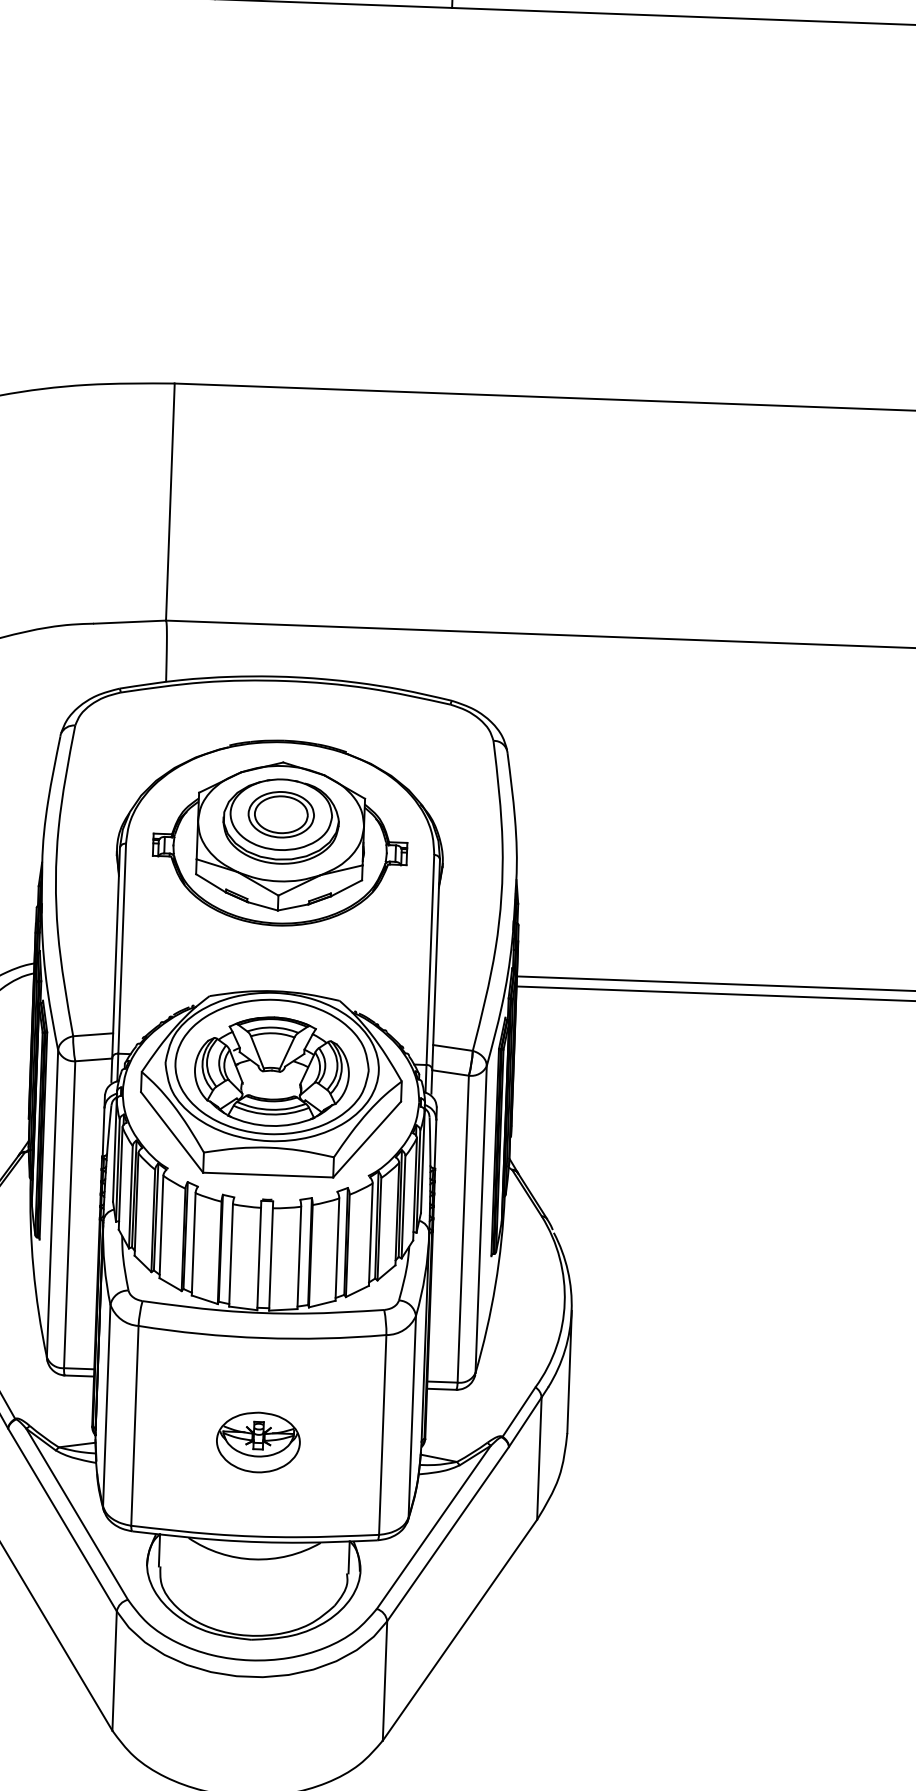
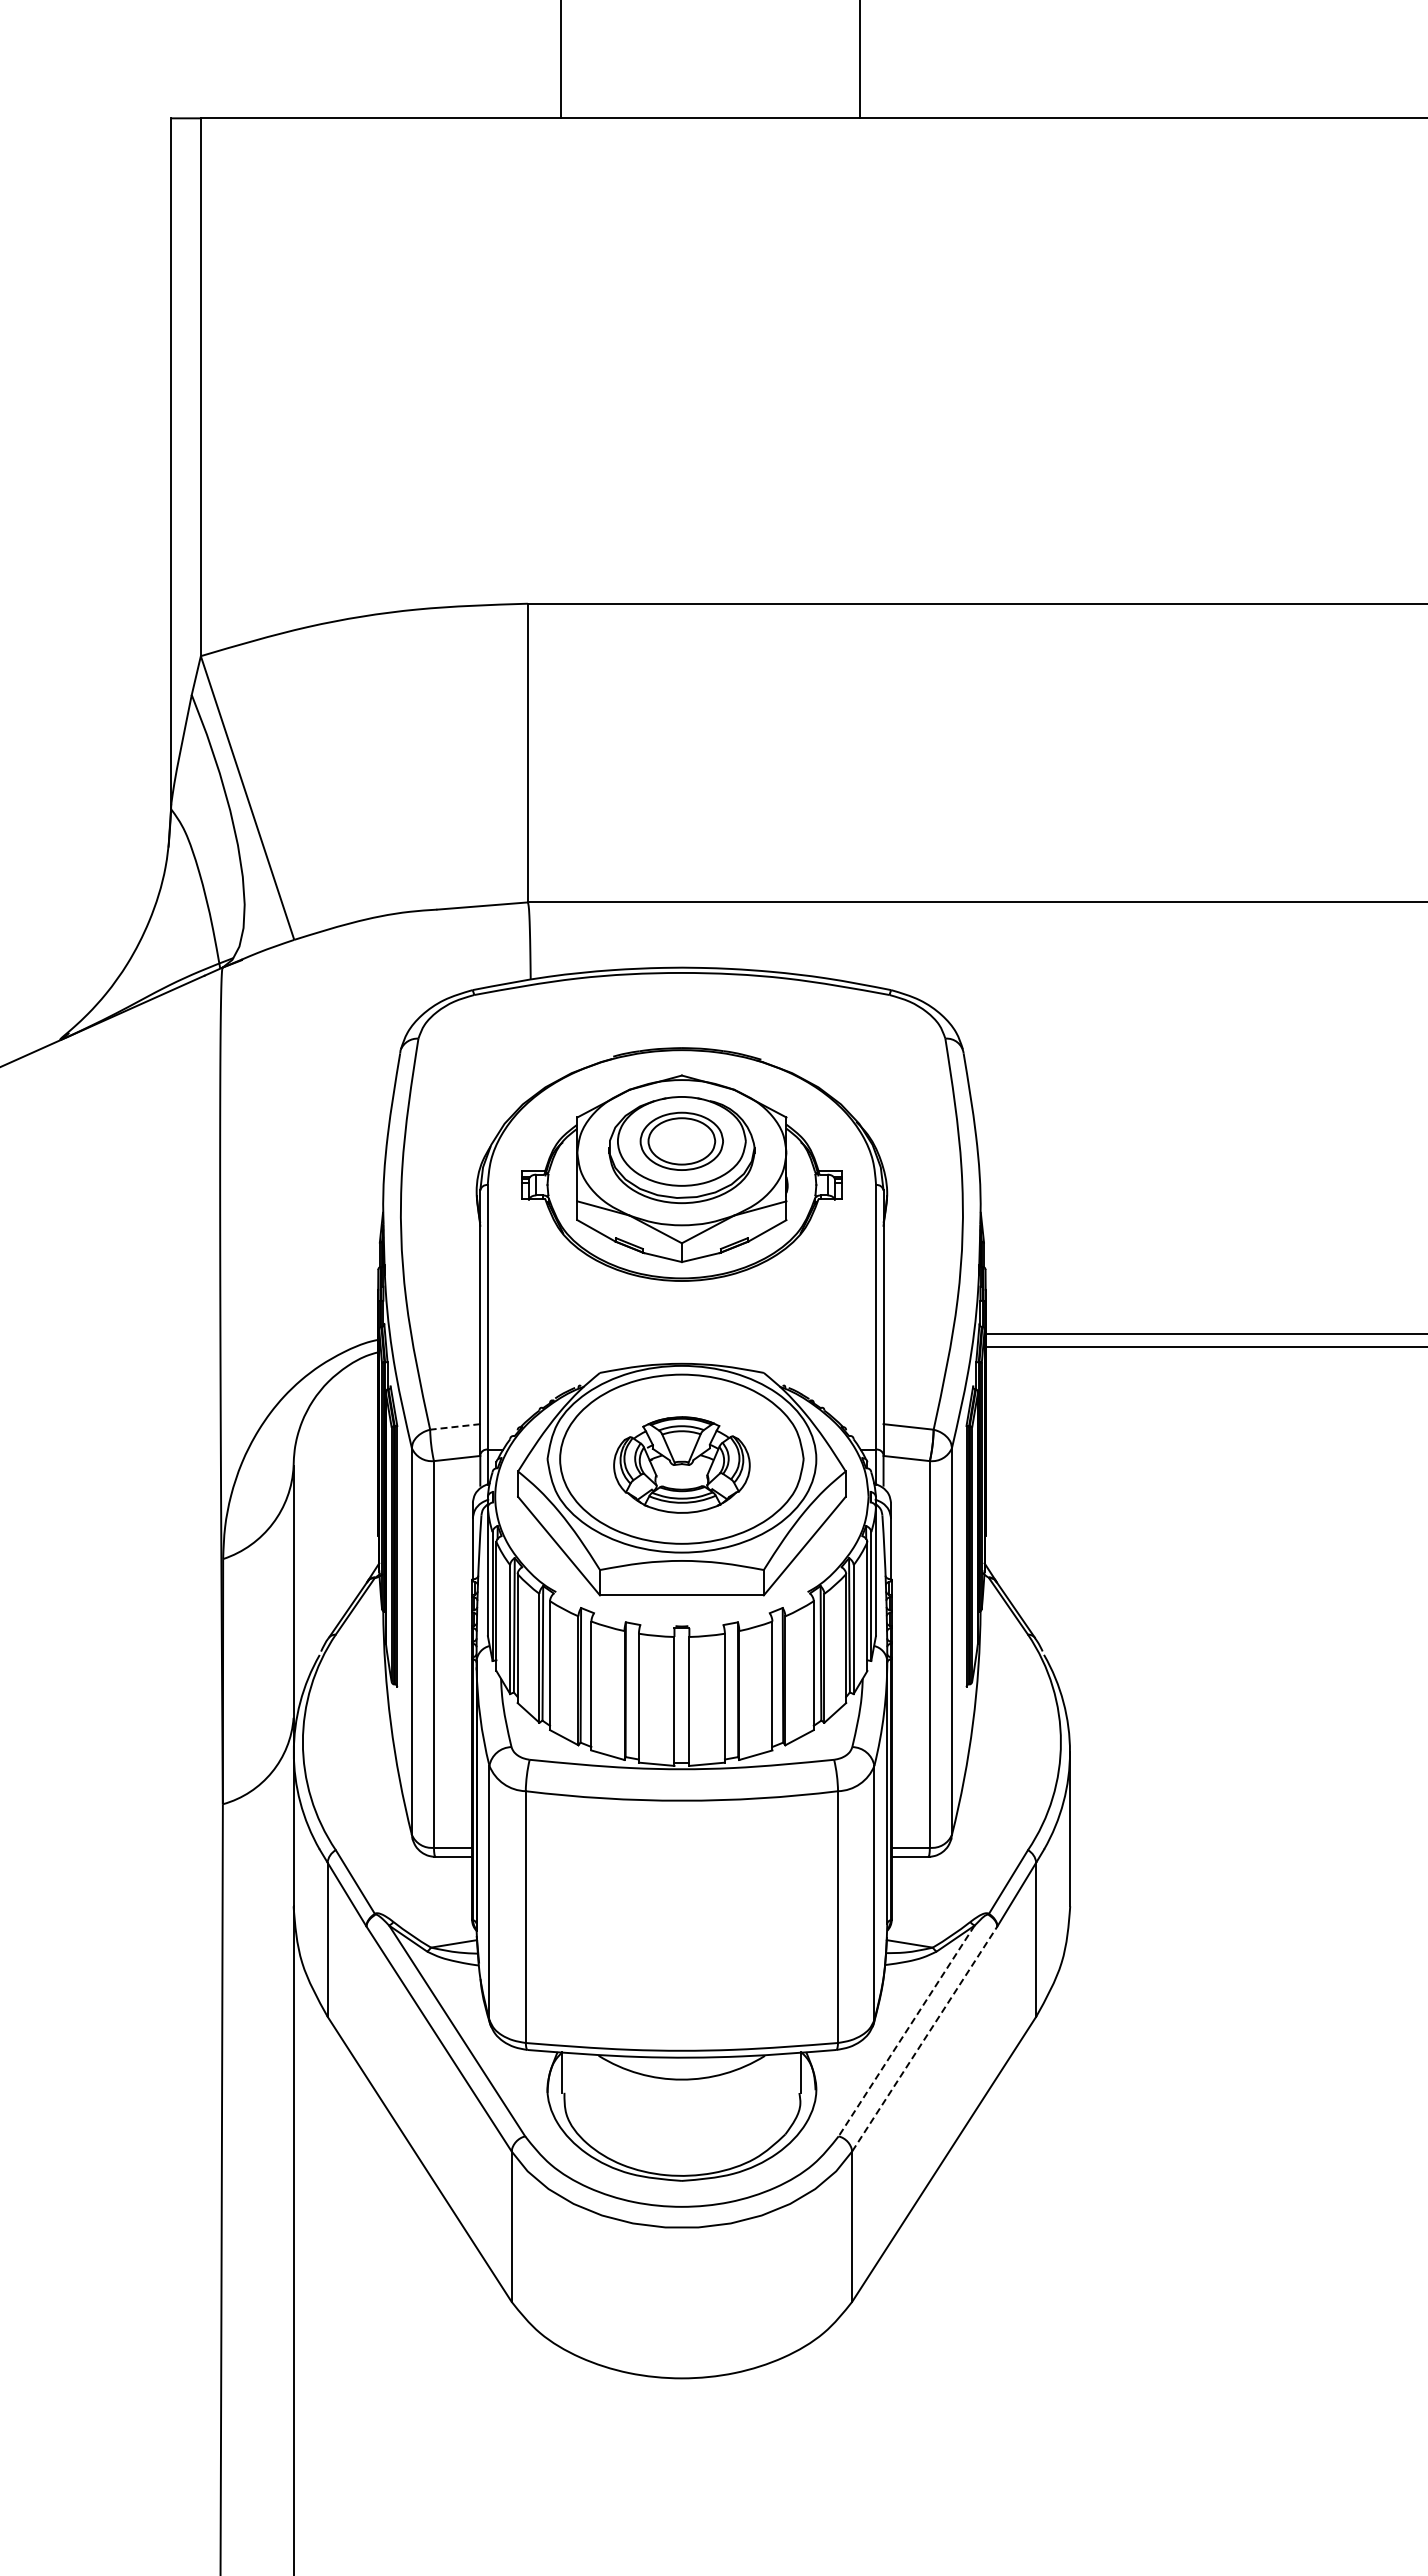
line: (92, 1034) -> (454, 1426), solid -> dashed
part: (271, 1071) -> (681, 1464), size x0.7
part: (258, 1441) -> (681, 1931), removed
line: (433, 1527) -> (906, 2031), solid -> dashed
line: (447, 1533) -> (924, 2038), solid -> dashed

